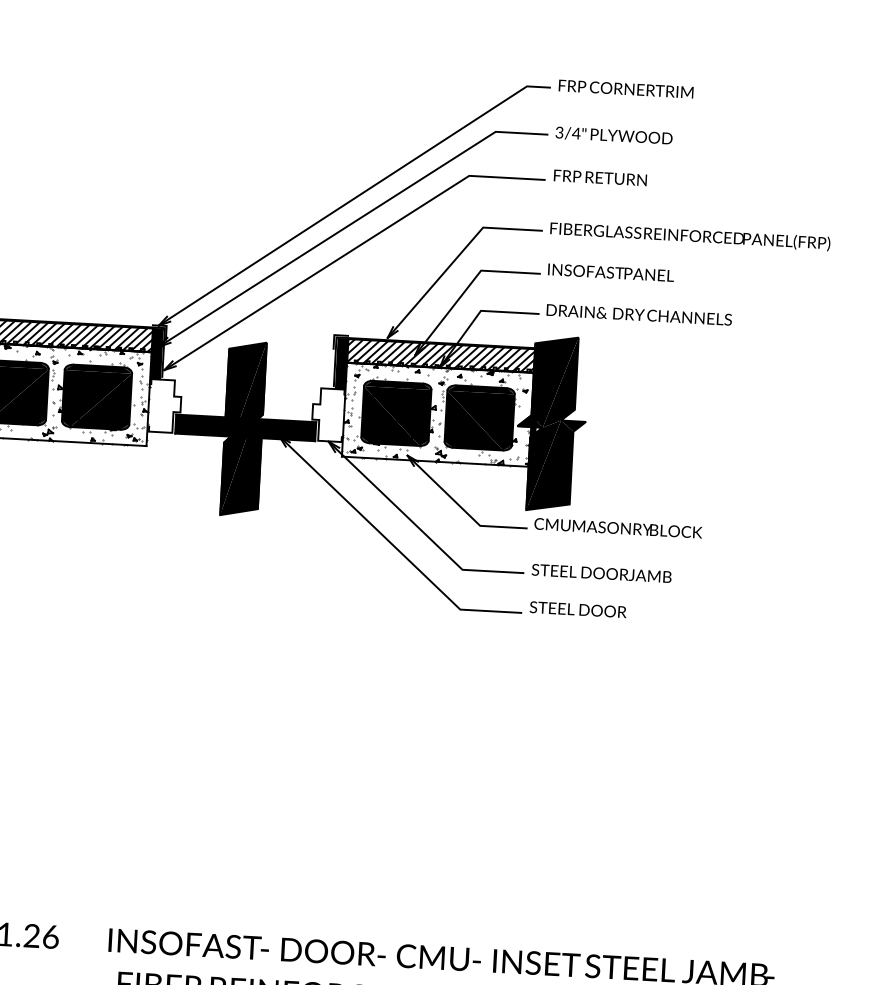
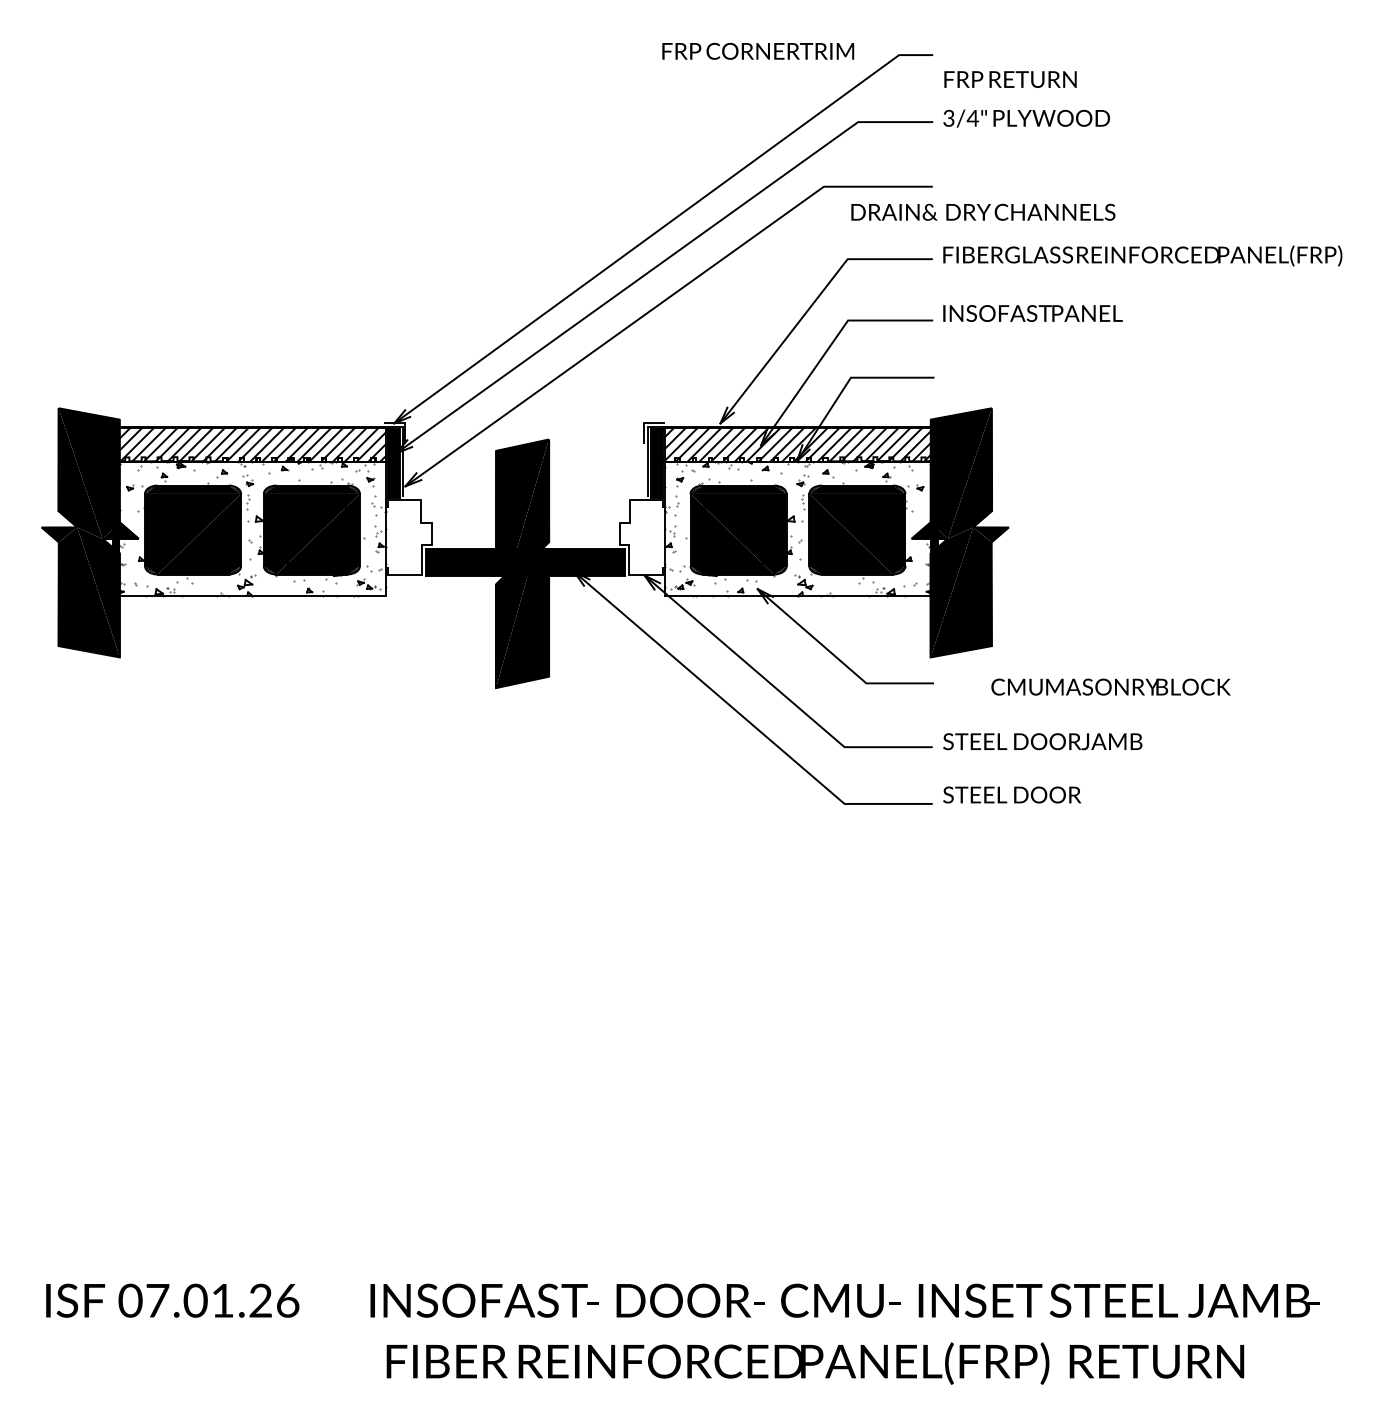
text: (626, 88) -> (758, 50), moved
text: (600, 177) -> (1010, 79), moved
text: (639, 314) -> (983, 211), moved
text: (618, 527) -> (1110, 686), moved

